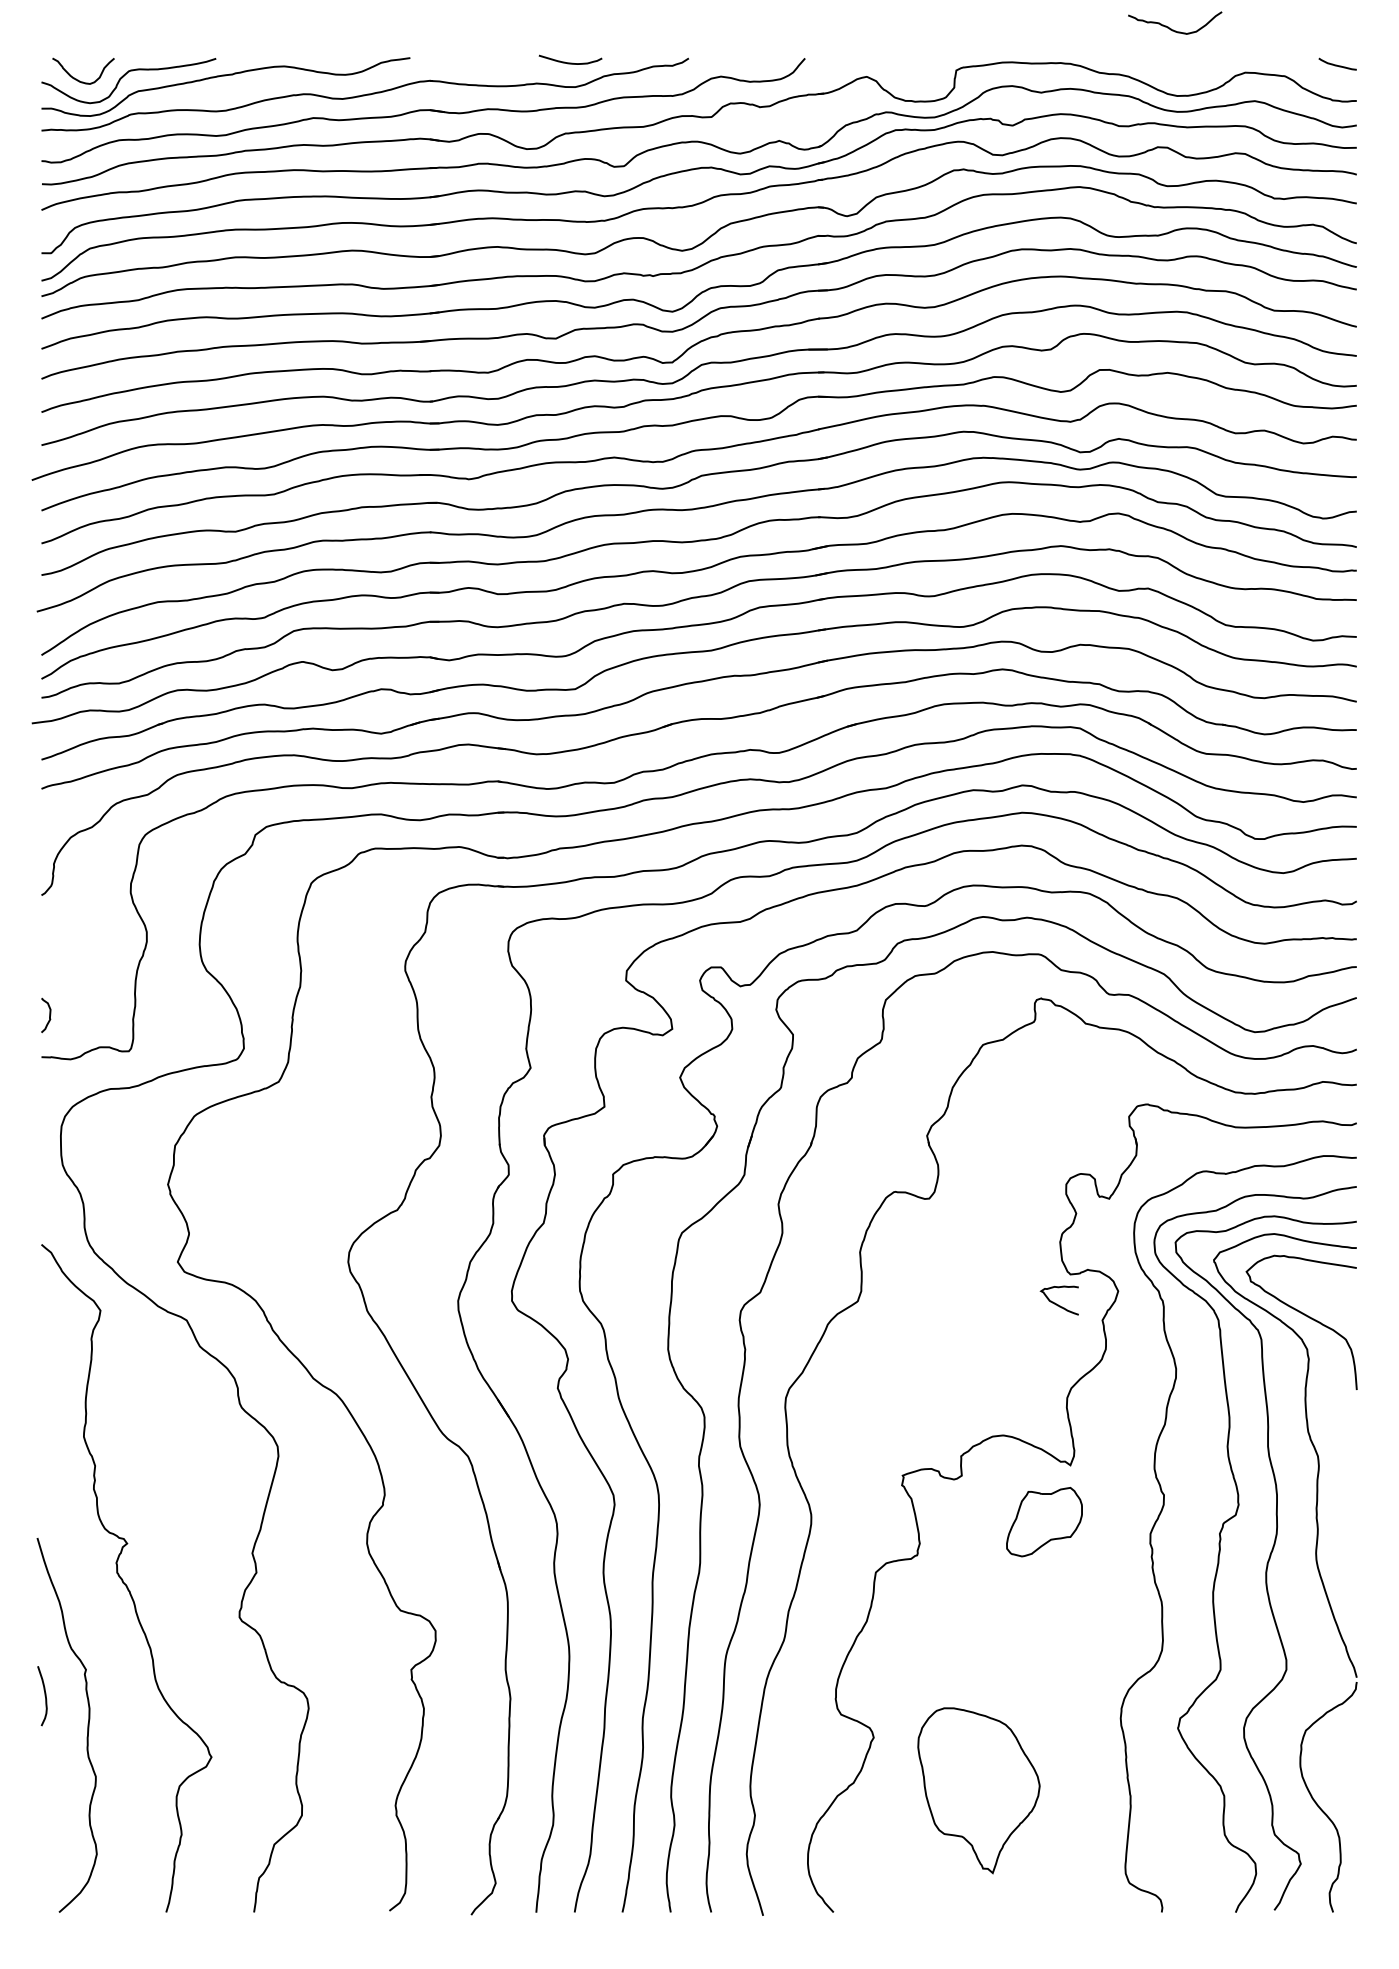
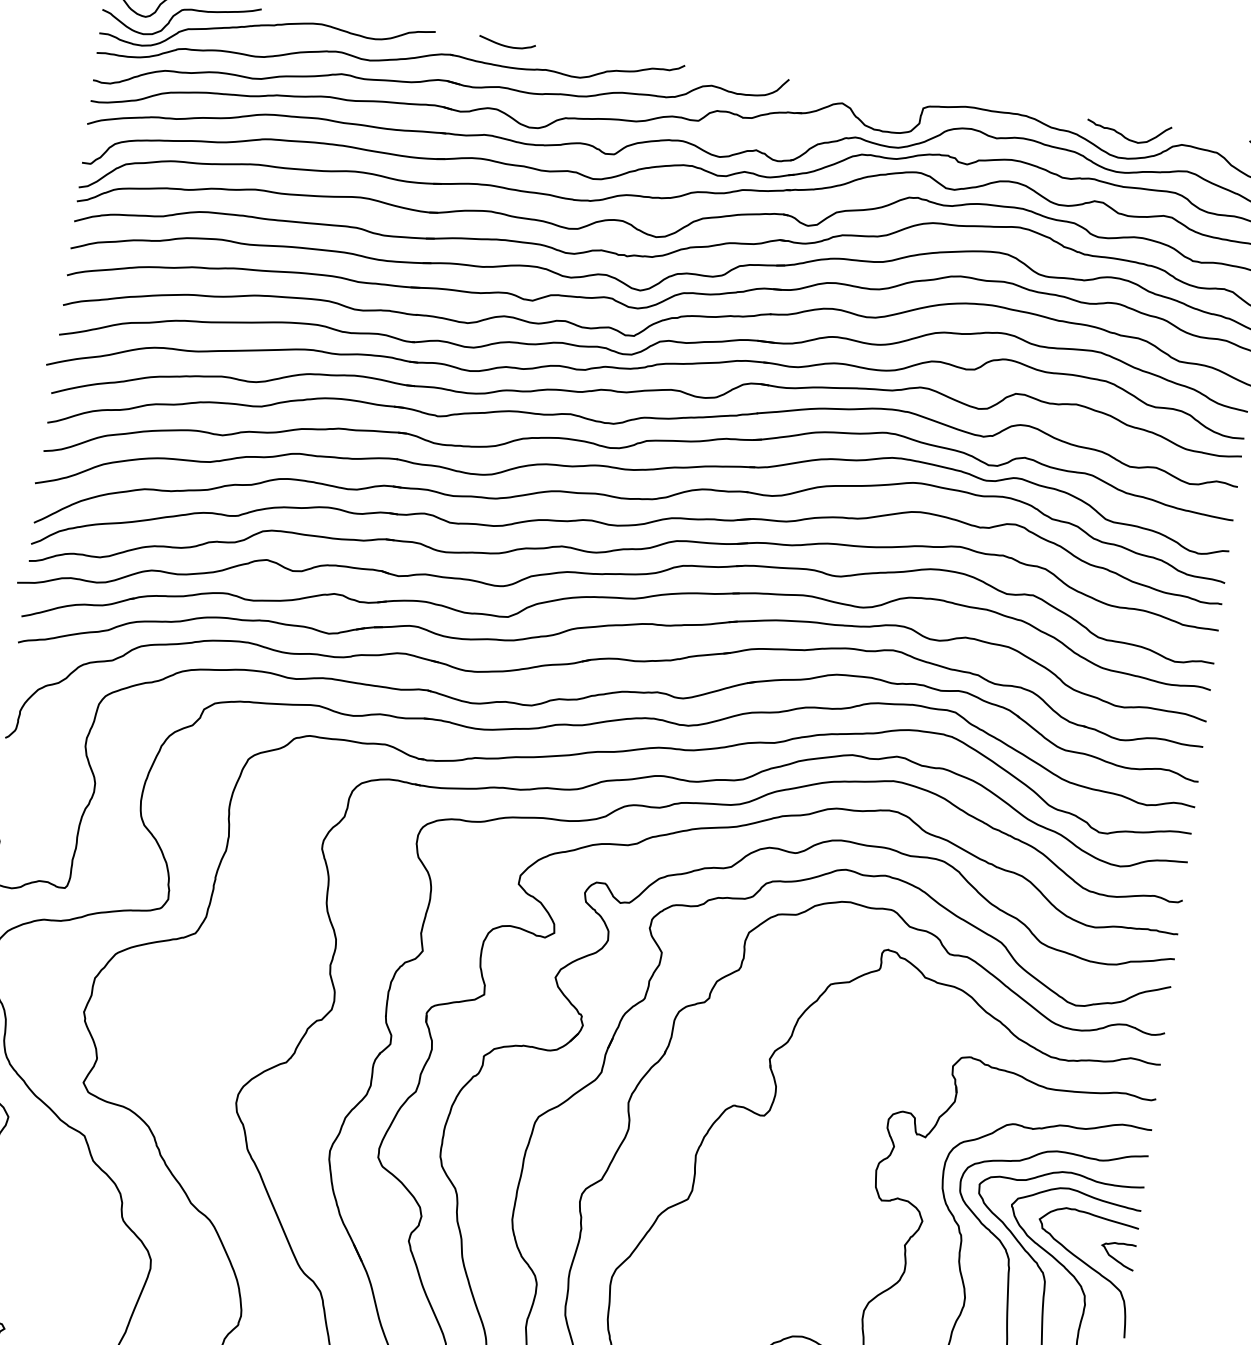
curve: (1171, 28) -> (1124, 136), moved
curve: (570, 62) -> (506, 45), moved
curve: (1055, 1302) -> (1113, 1257), moved

